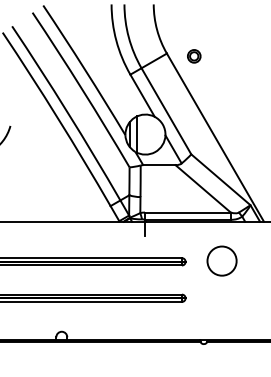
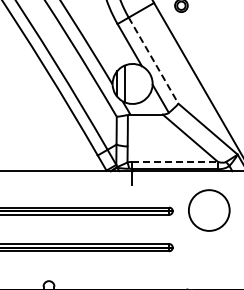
line: (166, 111) -> (153, 60), solid -> dashed
line: (187, 212) -> (174, 161), solid -> dashed
circle: (221, 260) -> (208, 209), size x1.4

